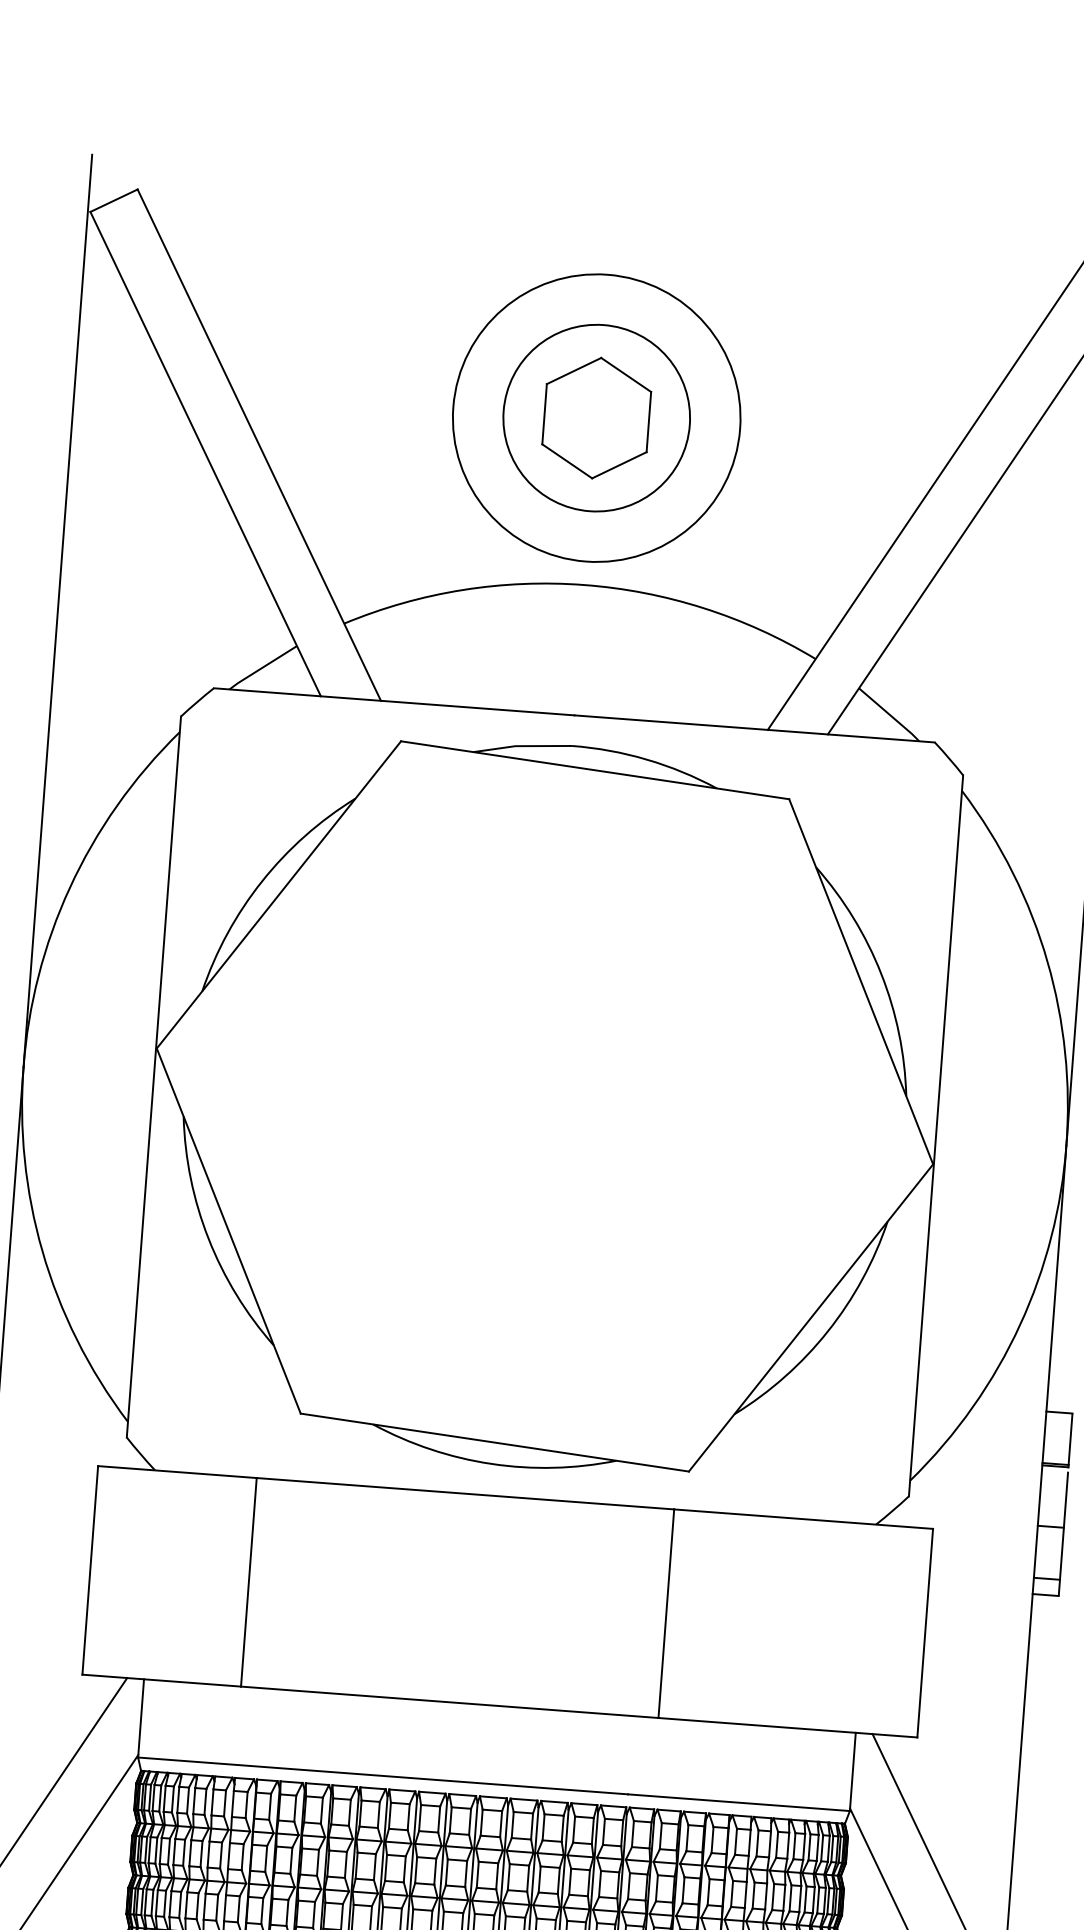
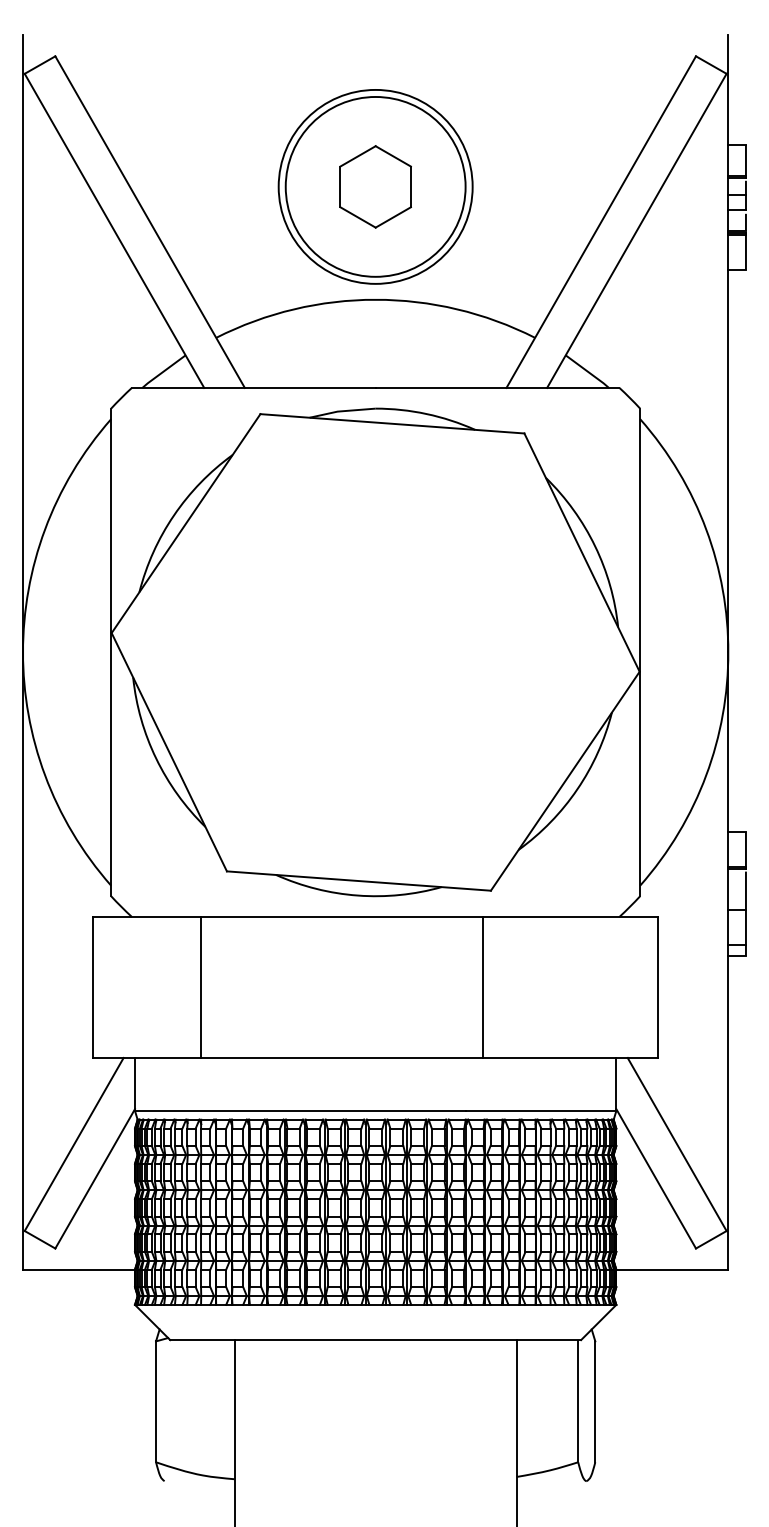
circle: (596, 417) -> (375, 186), size x1.43

